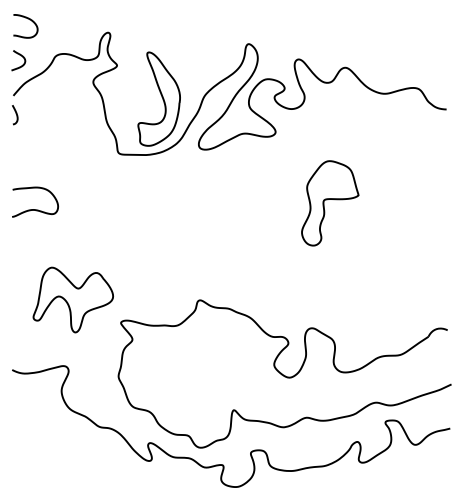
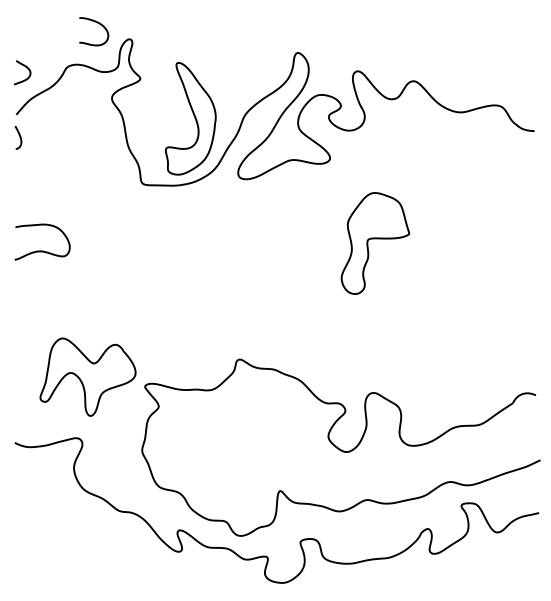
curve: (31, 21) -> (100, 25), moved
part: (330, 203) -> (375, 243), moved
part: (72, 299) -> (87, 376), moved

